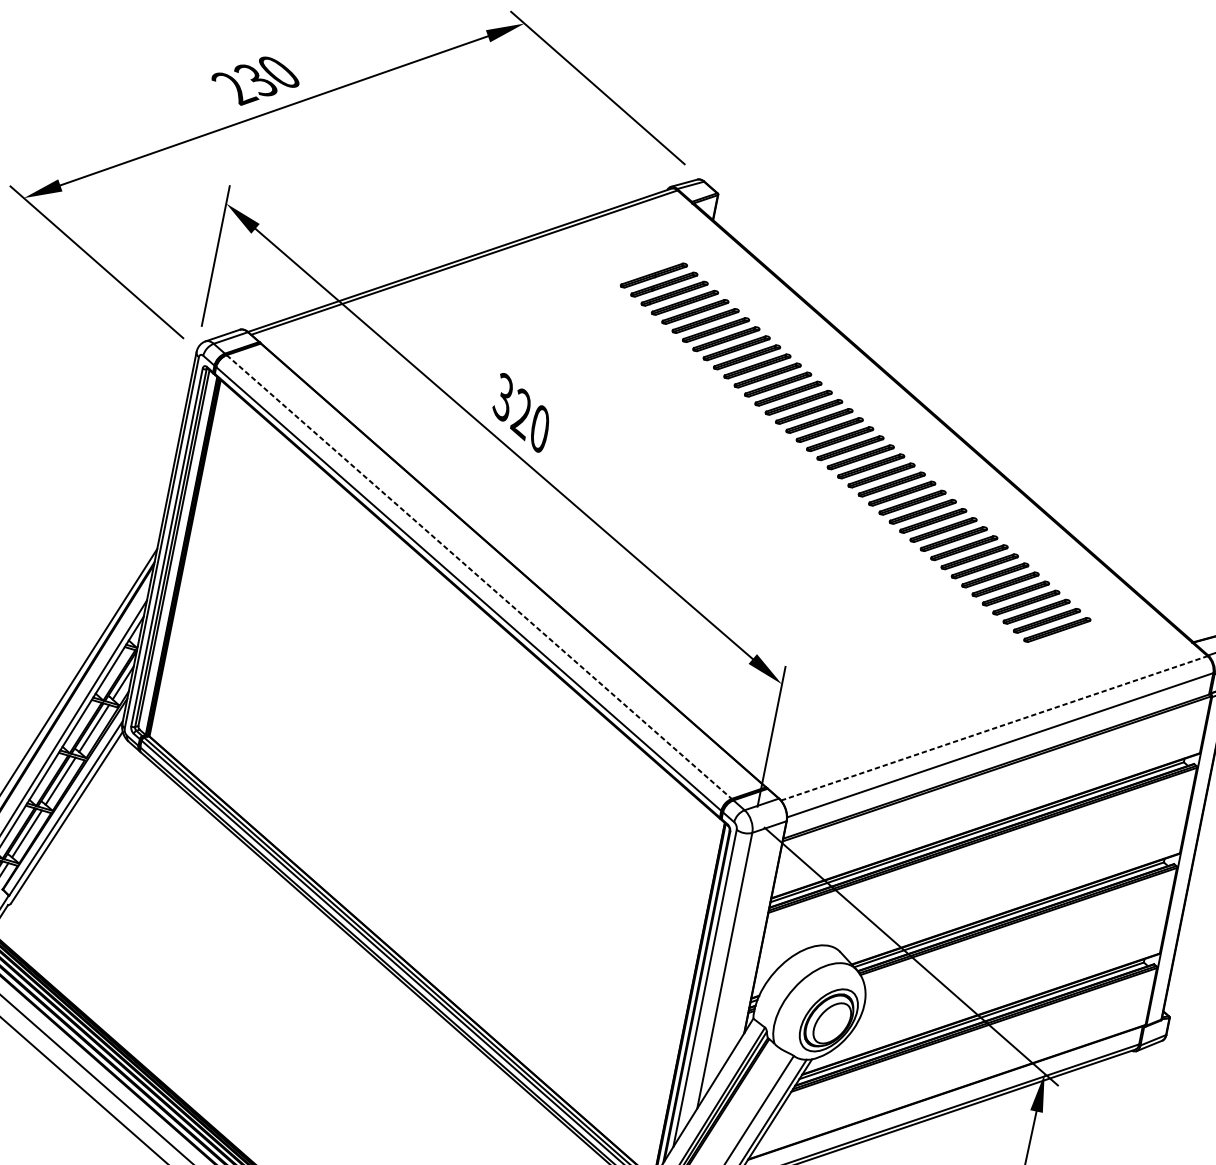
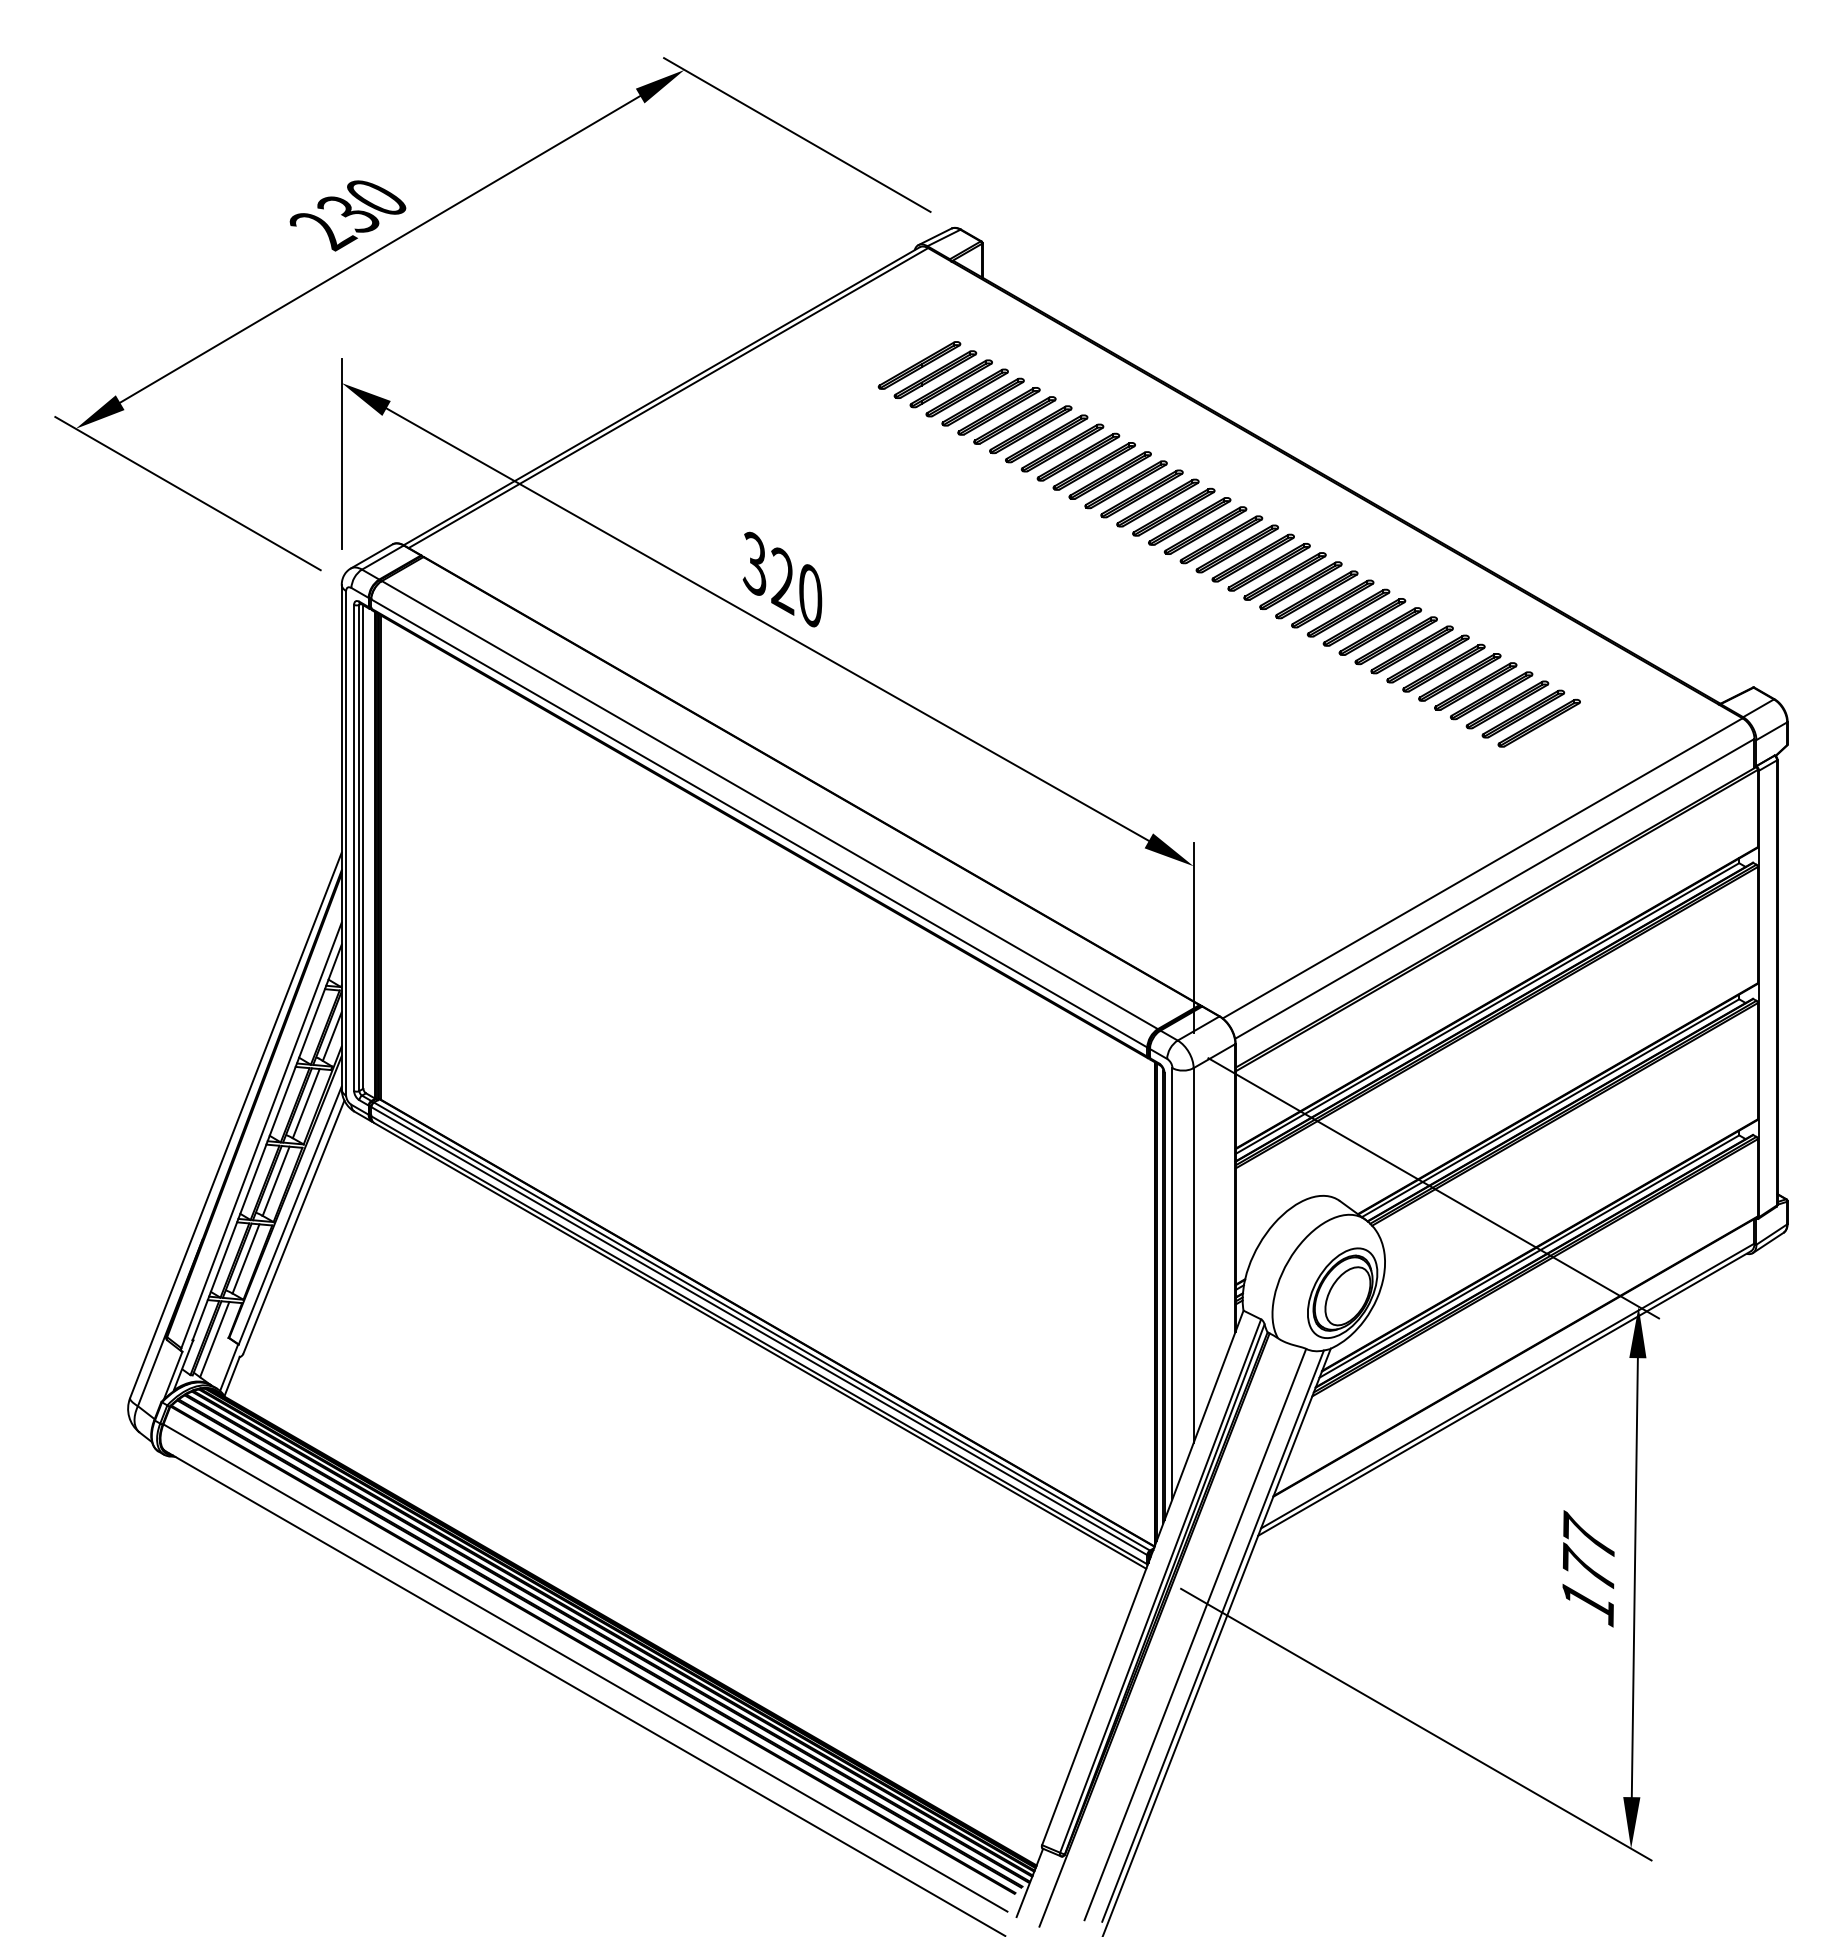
line: (479, 577) -> (770, 805), dashed -> solid
line: (994, 728) -> (1483, 868), dashed -> solid

